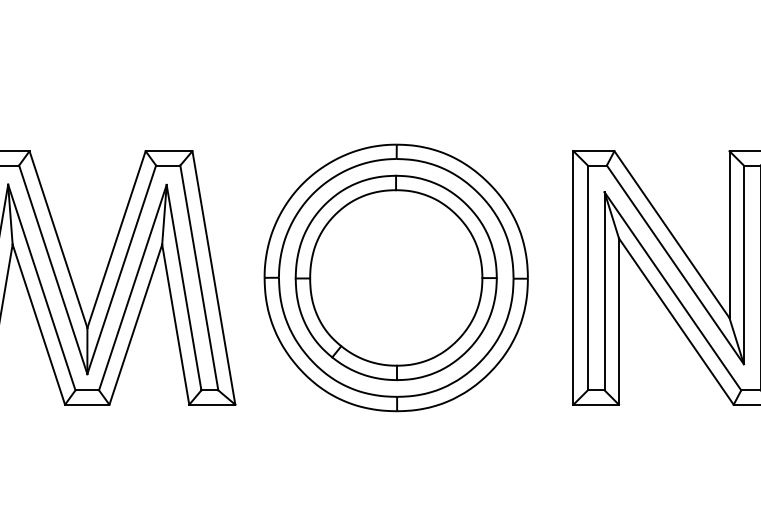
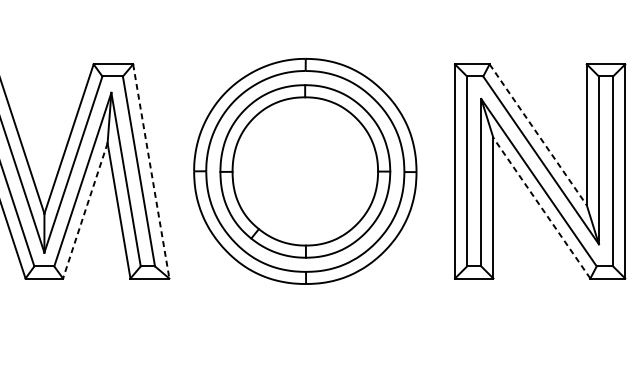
line: (672, 235) -> (538, 135), solid -> dashed
line: (213, 277) -> (150, 171), solid -> dashed
line: (676, 321) -> (542, 208), solid -> dashed
line: (135, 325) -> (85, 211), solid -> dashed

